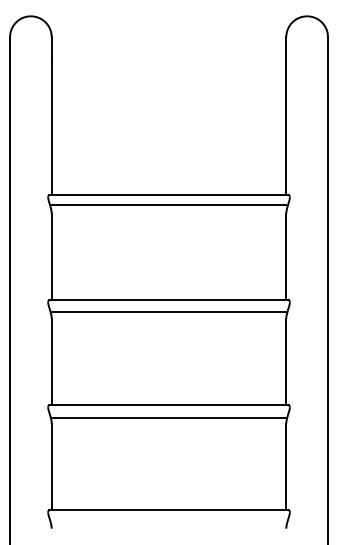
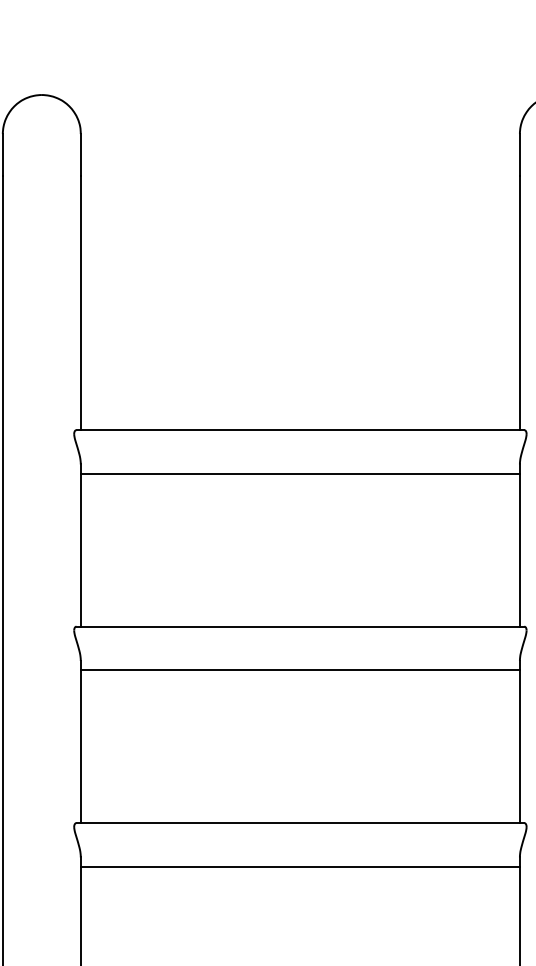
line: (168, 204) -> (299, 473), moved
line: (168, 311) -> (299, 669), moved
line: (168, 417) -> (299, 866), moved

